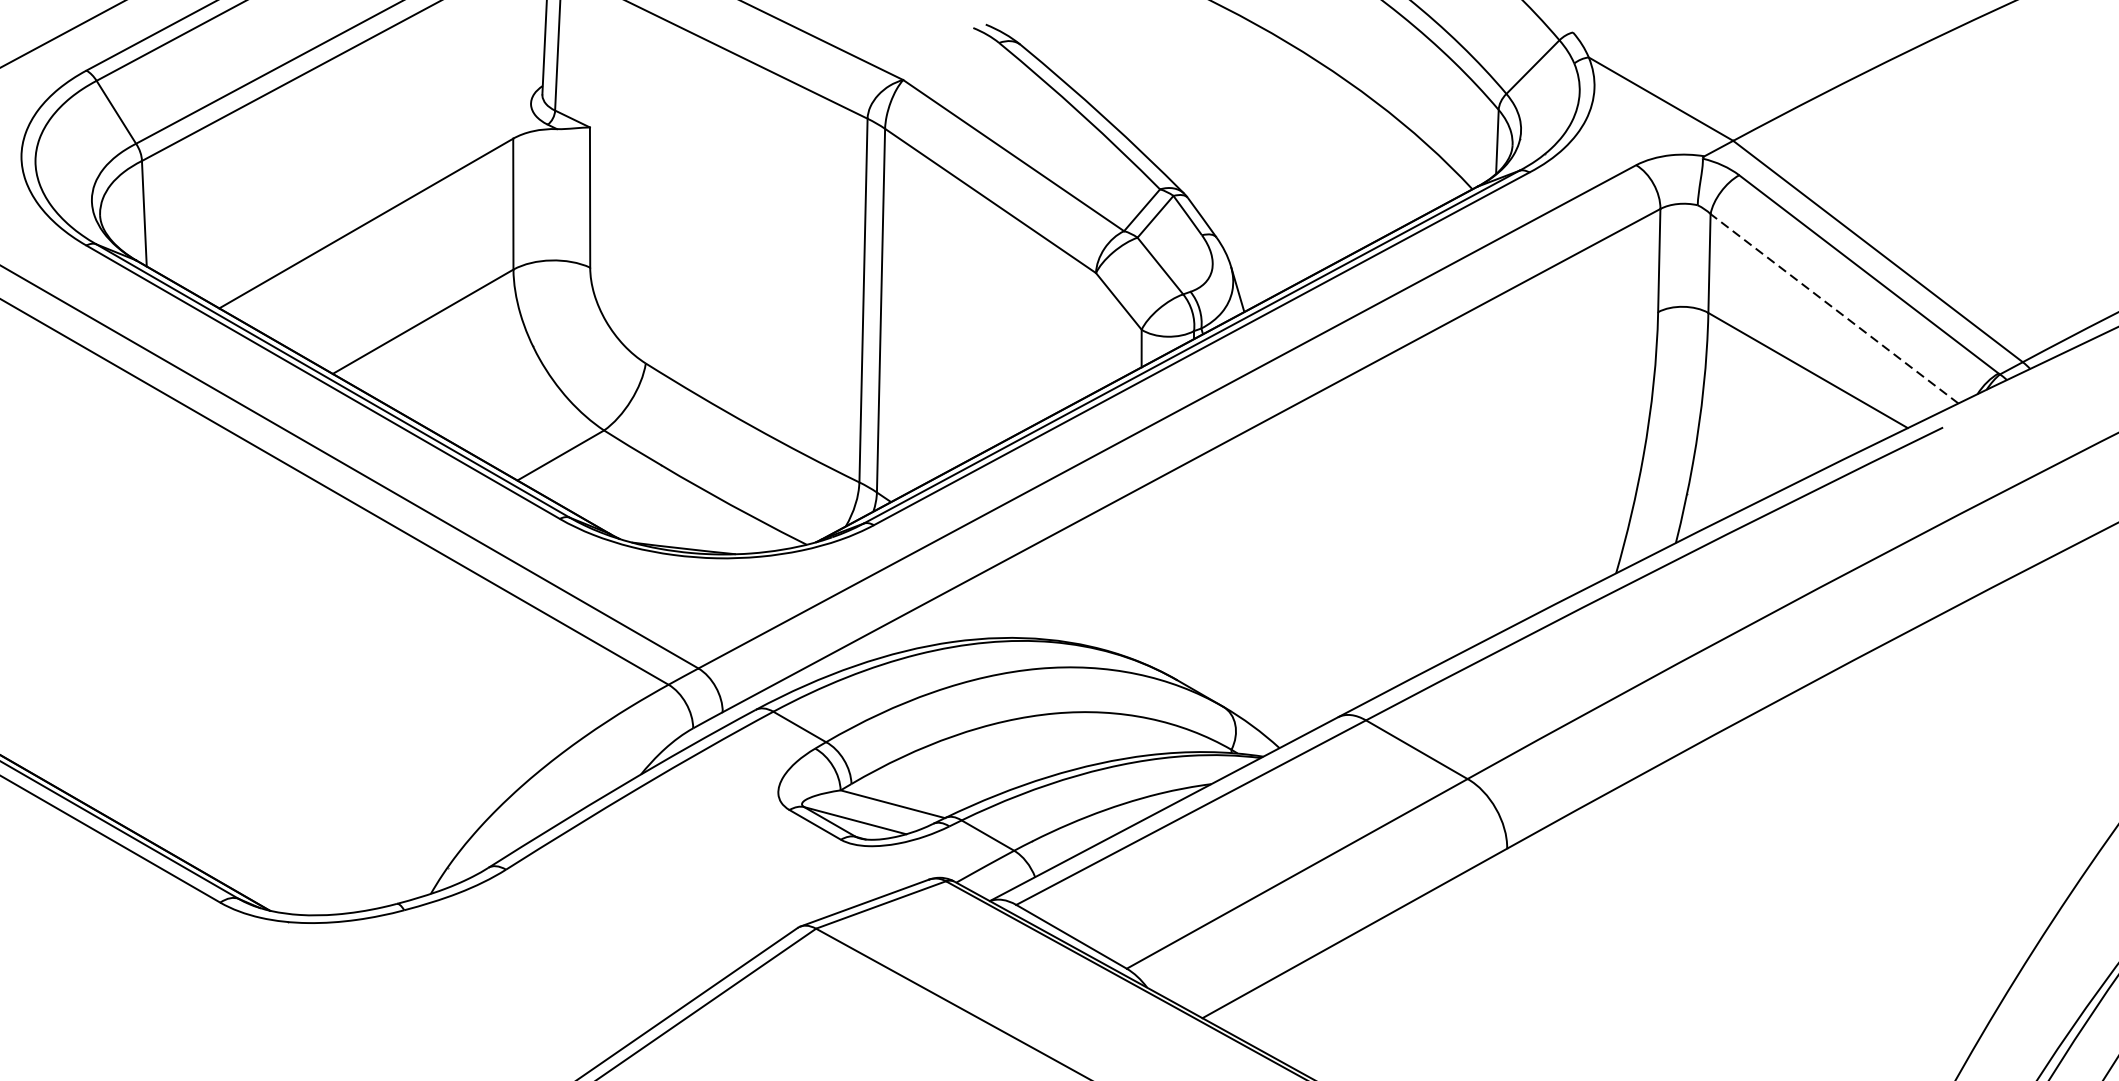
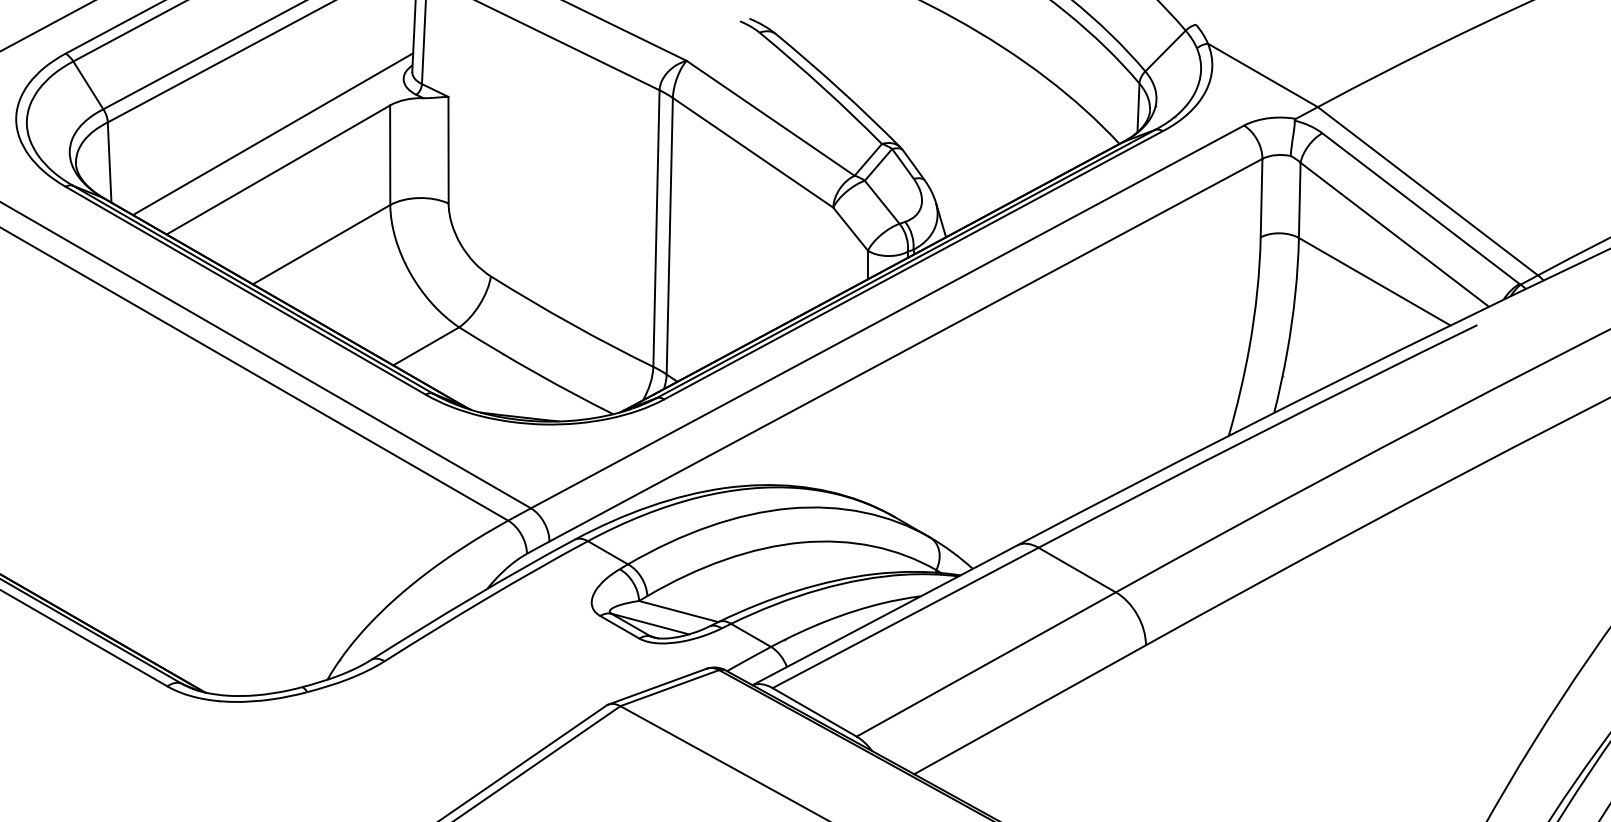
line: (358, 176) -> (272, 134), added
line: (1834, 308) -> (1394, 234), dashed -> solid

